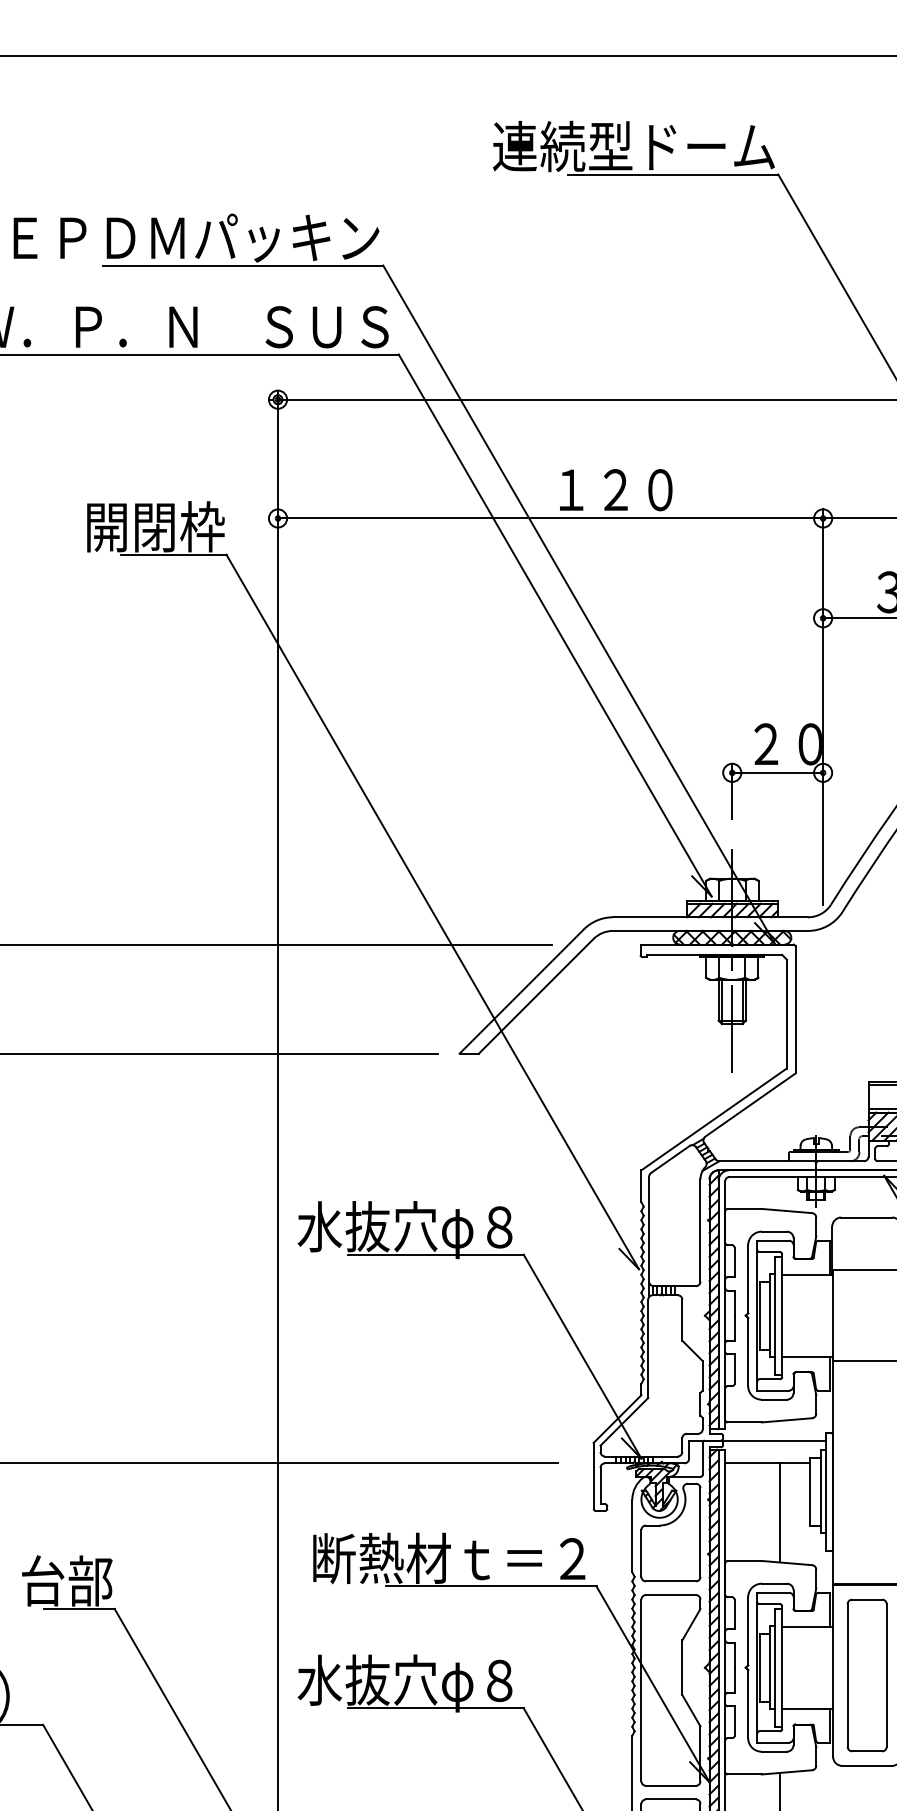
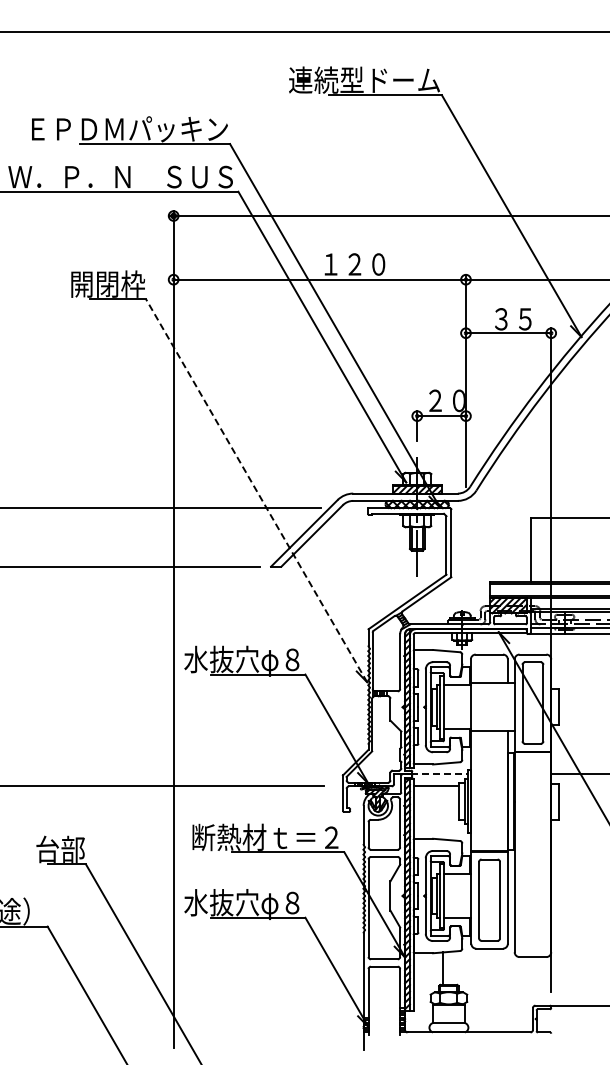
line: (432, 911) -> (256, 490), solid -> dashed
line: (773, 1441) -> (439, 774), solid -> dashed
line: (779, 1511) -> (442, 812), removed

